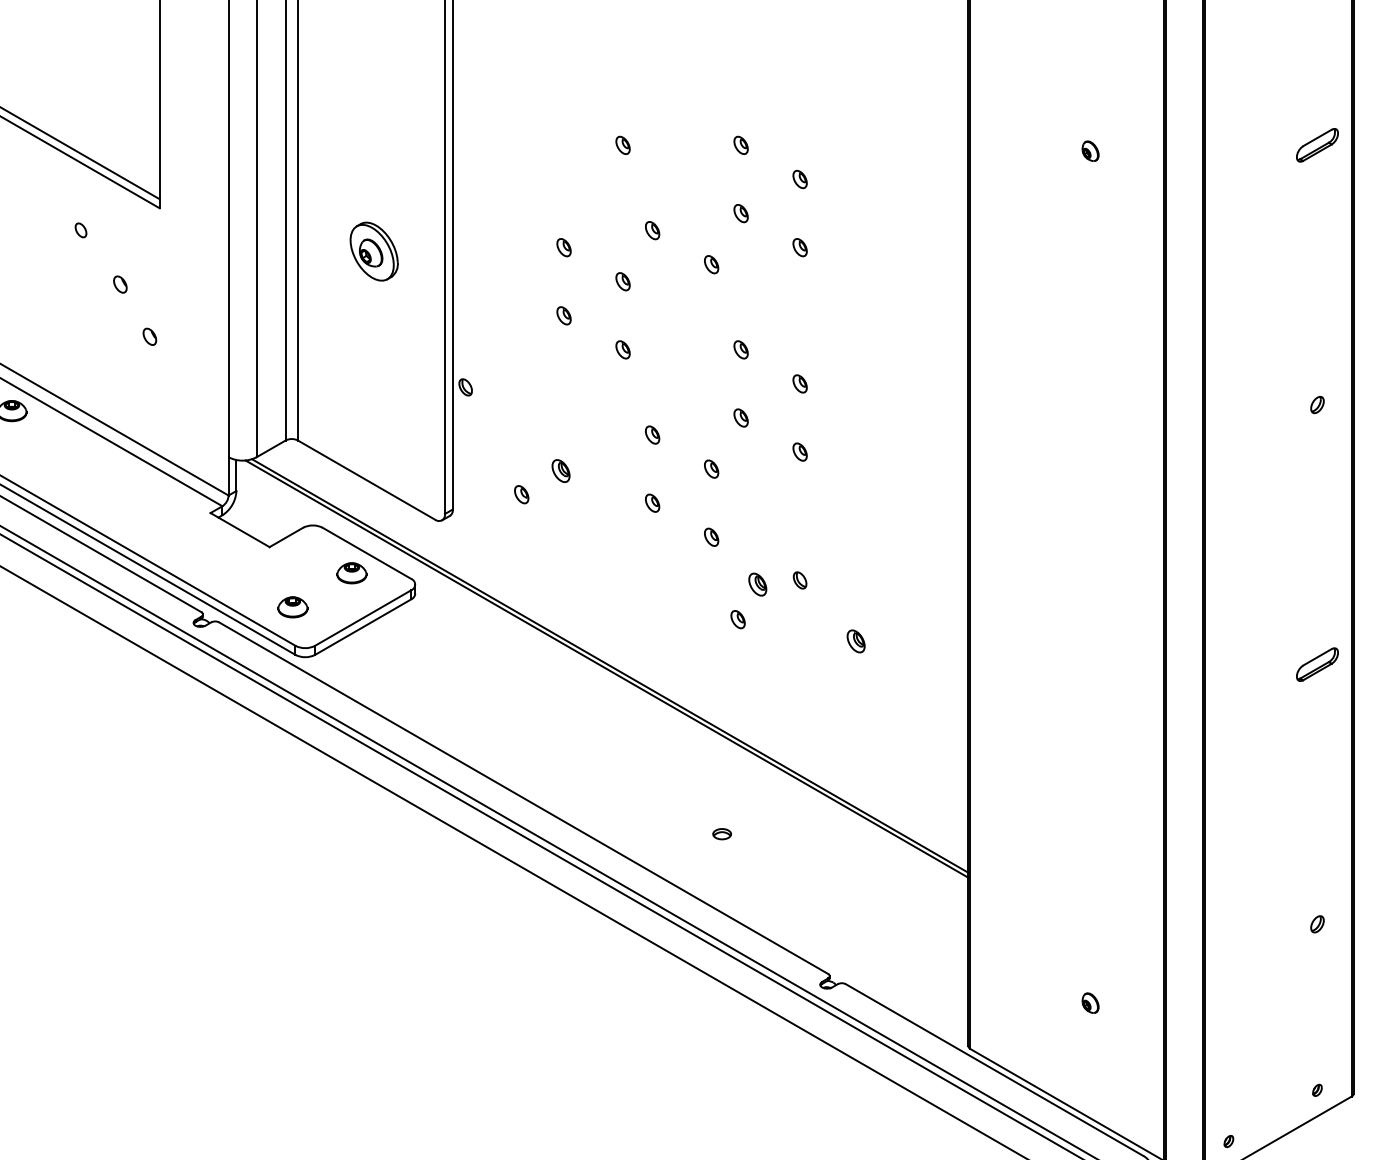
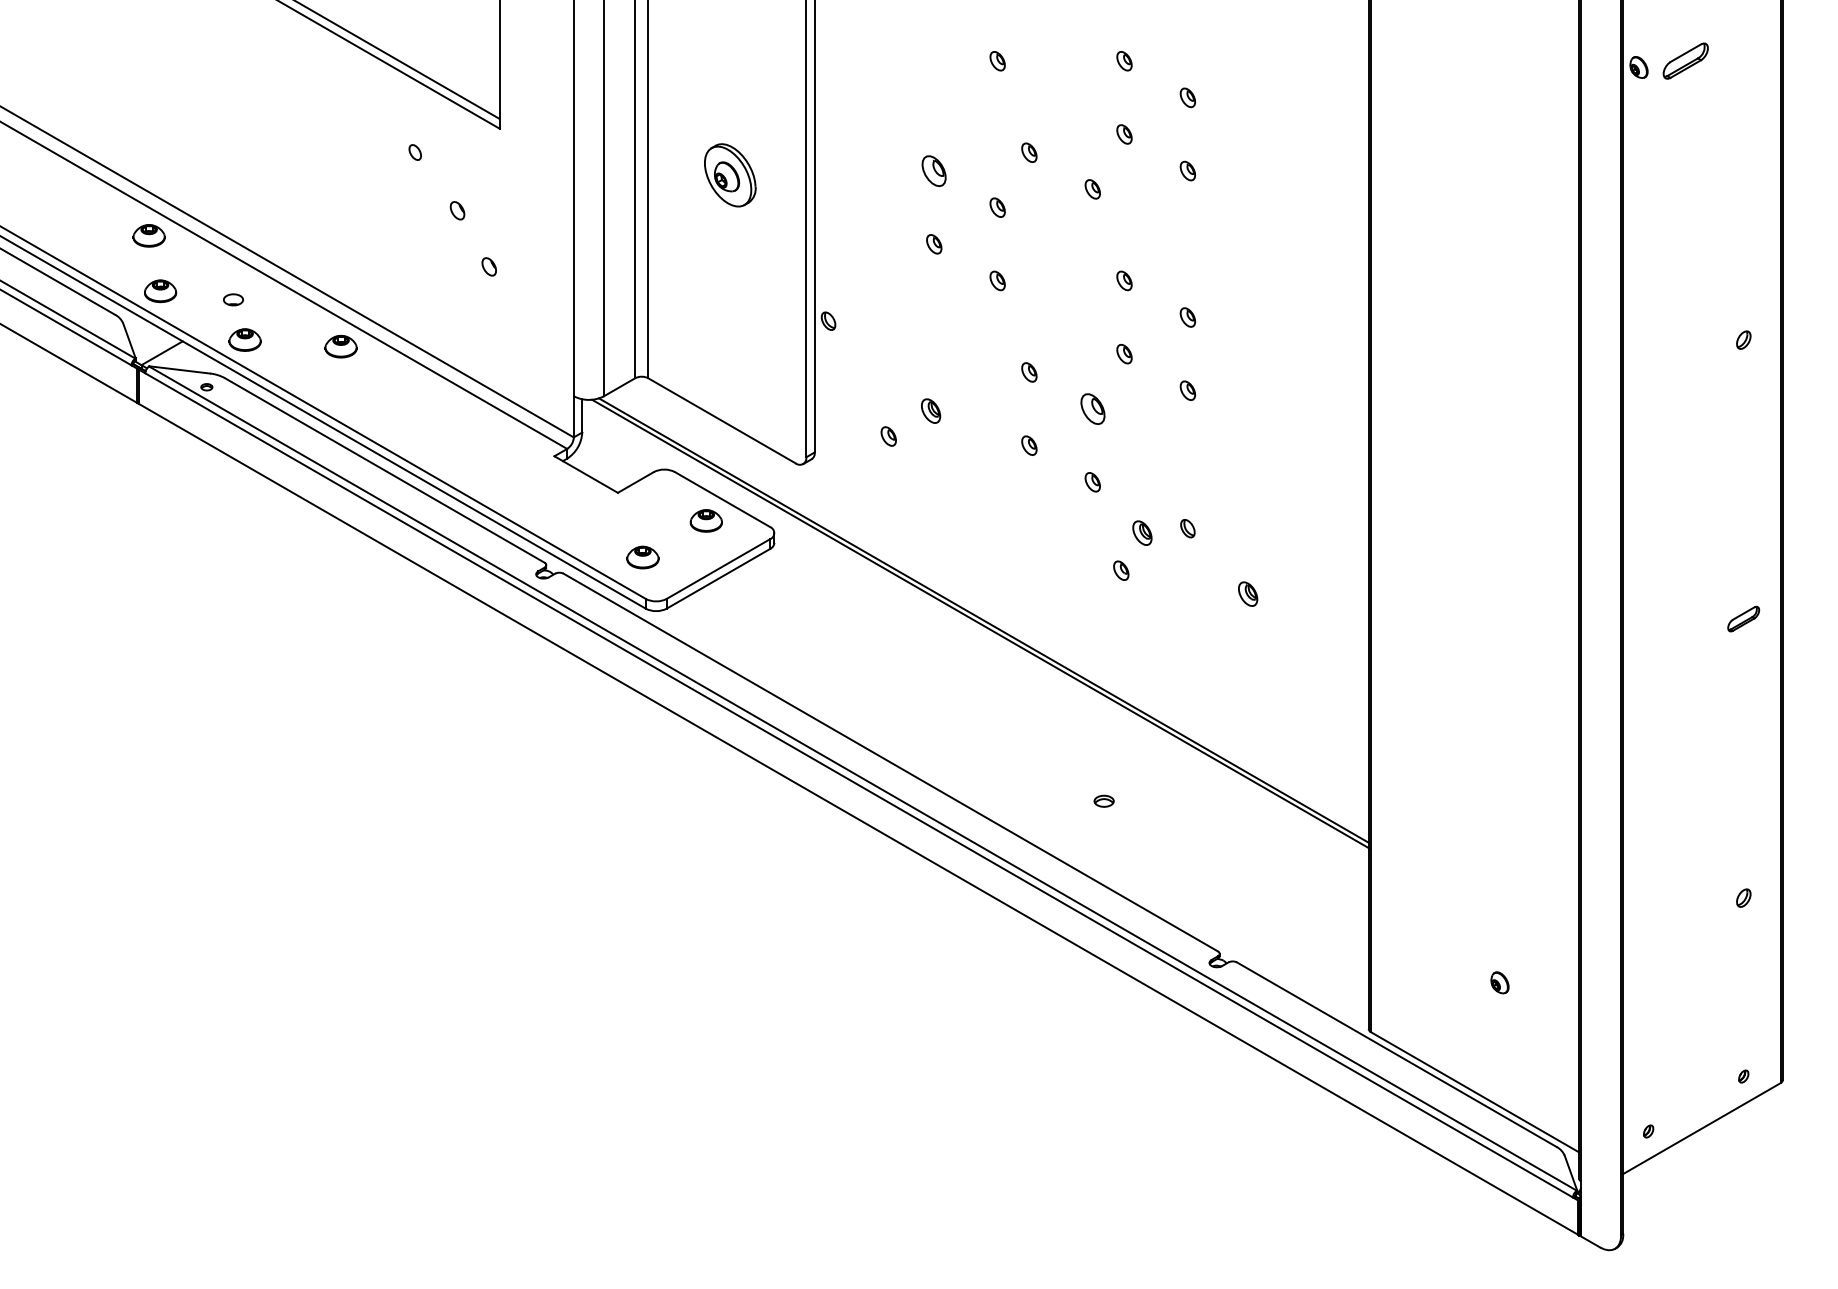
part: (1317, 144) -> (1685, 60), moved
part: (1090, 151) -> (1638, 67), moved
part: (564, 247) -> (934, 170), size x1.6
part: (711, 468) -> (1092, 408), size x1.6
part: (1317, 664) -> (1743, 618), size x0.7

